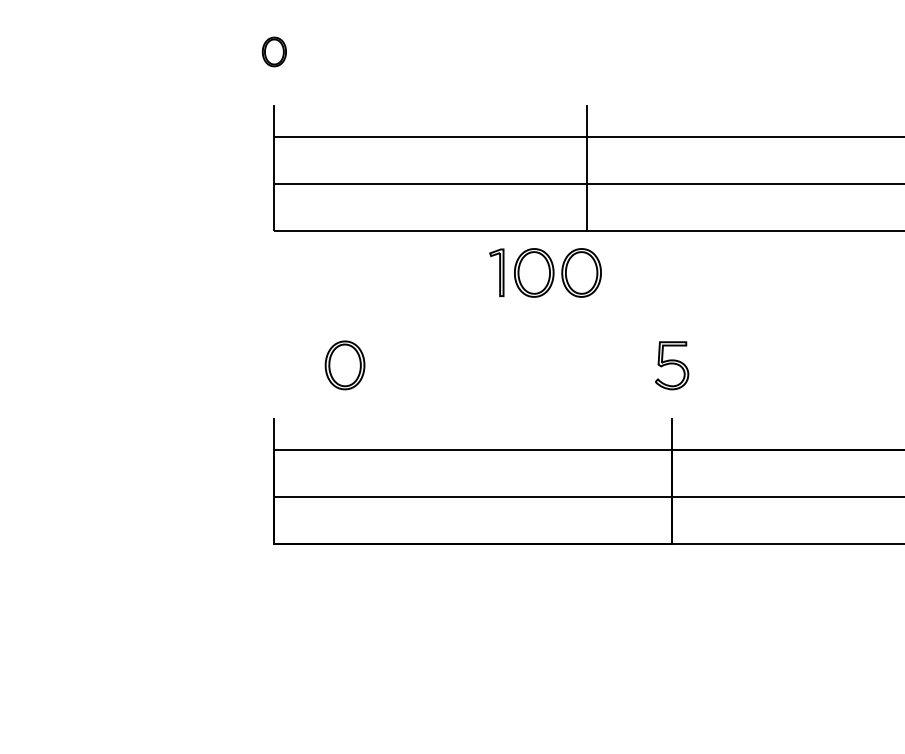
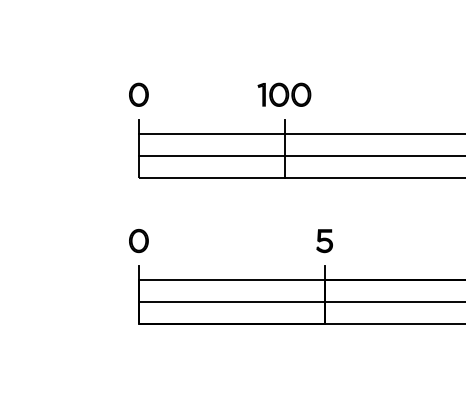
part: (273, 51) -> (138, 94), size x1.67
part: (545, 272) -> (284, 94), moved
part: (344, 366) -> (138, 241), moved

